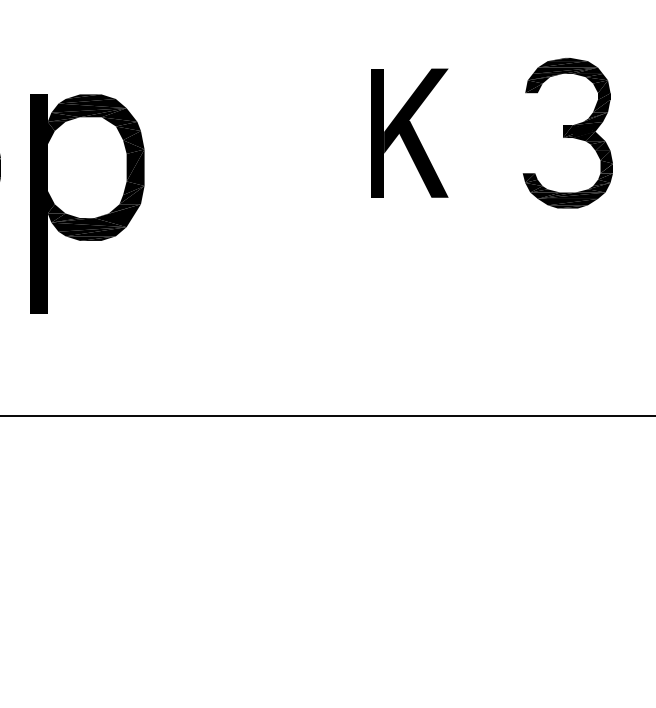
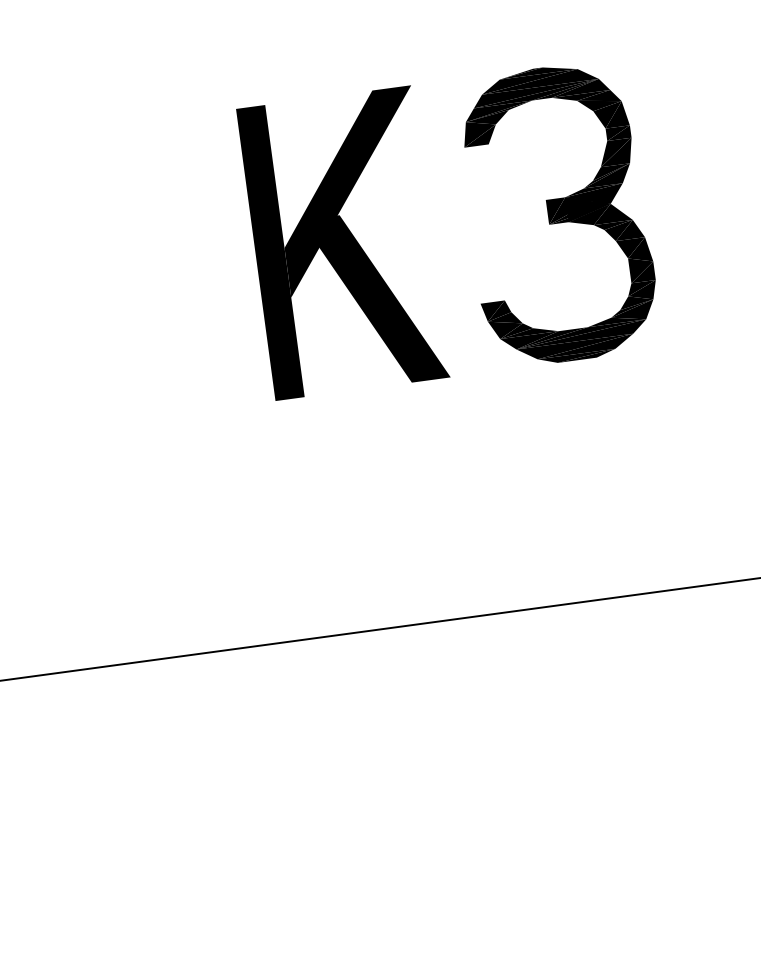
part: (409, 132) -> (342, 242), size x1.67
part: (567, 132) -> (557, 213), size x1.43

